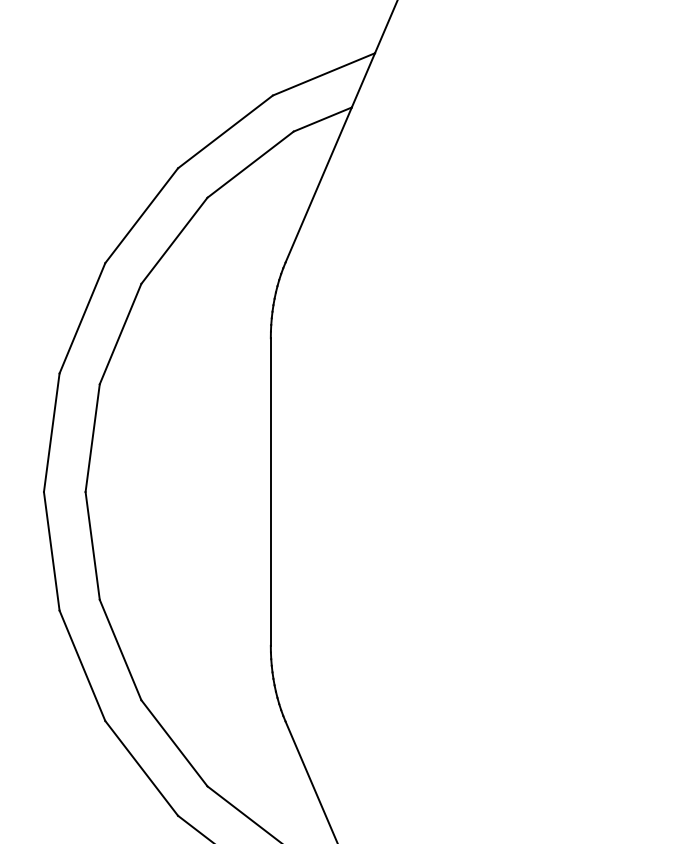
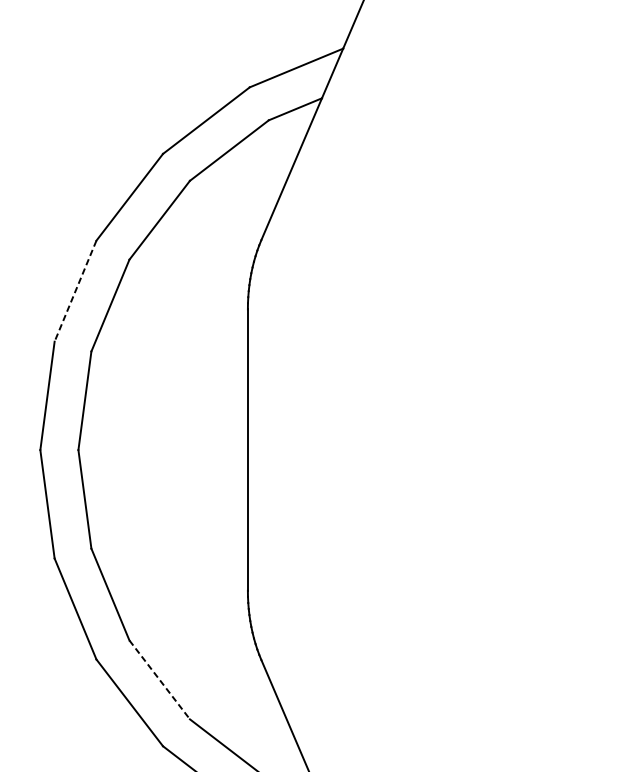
line: (82, 318) -> (75, 291), solid -> dashed
line: (174, 743) -> (159, 680), solid -> dashed

